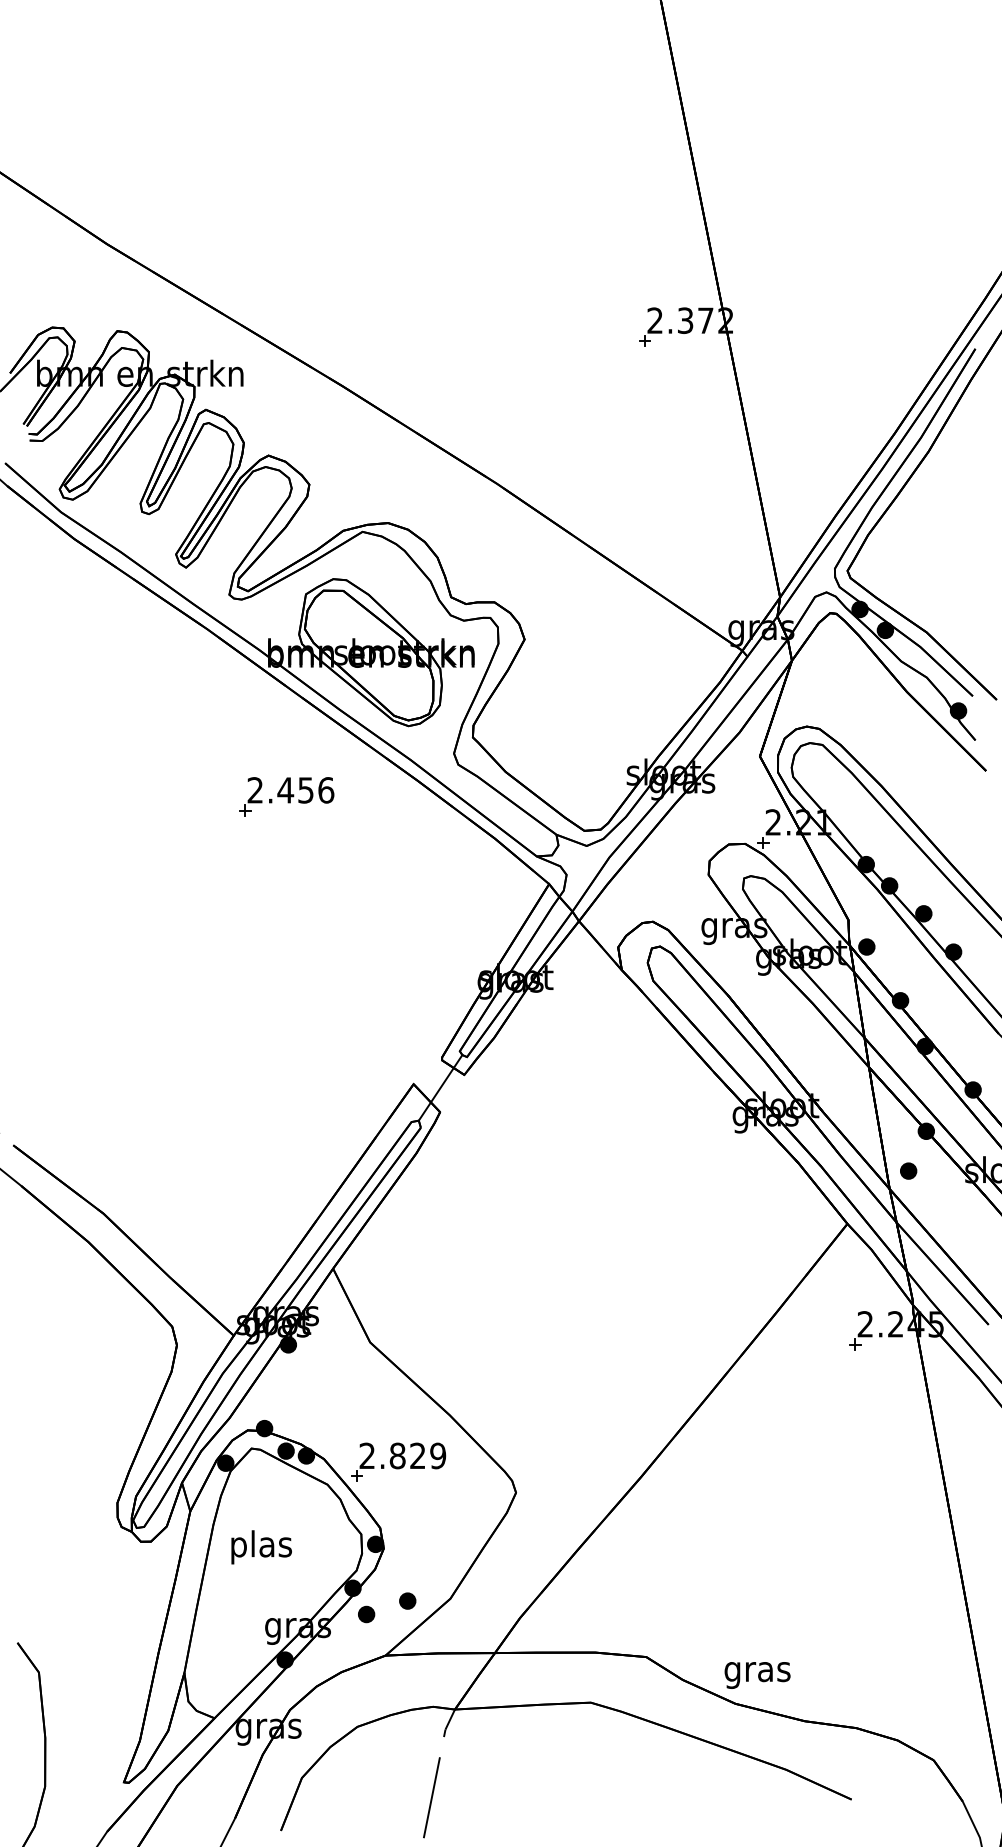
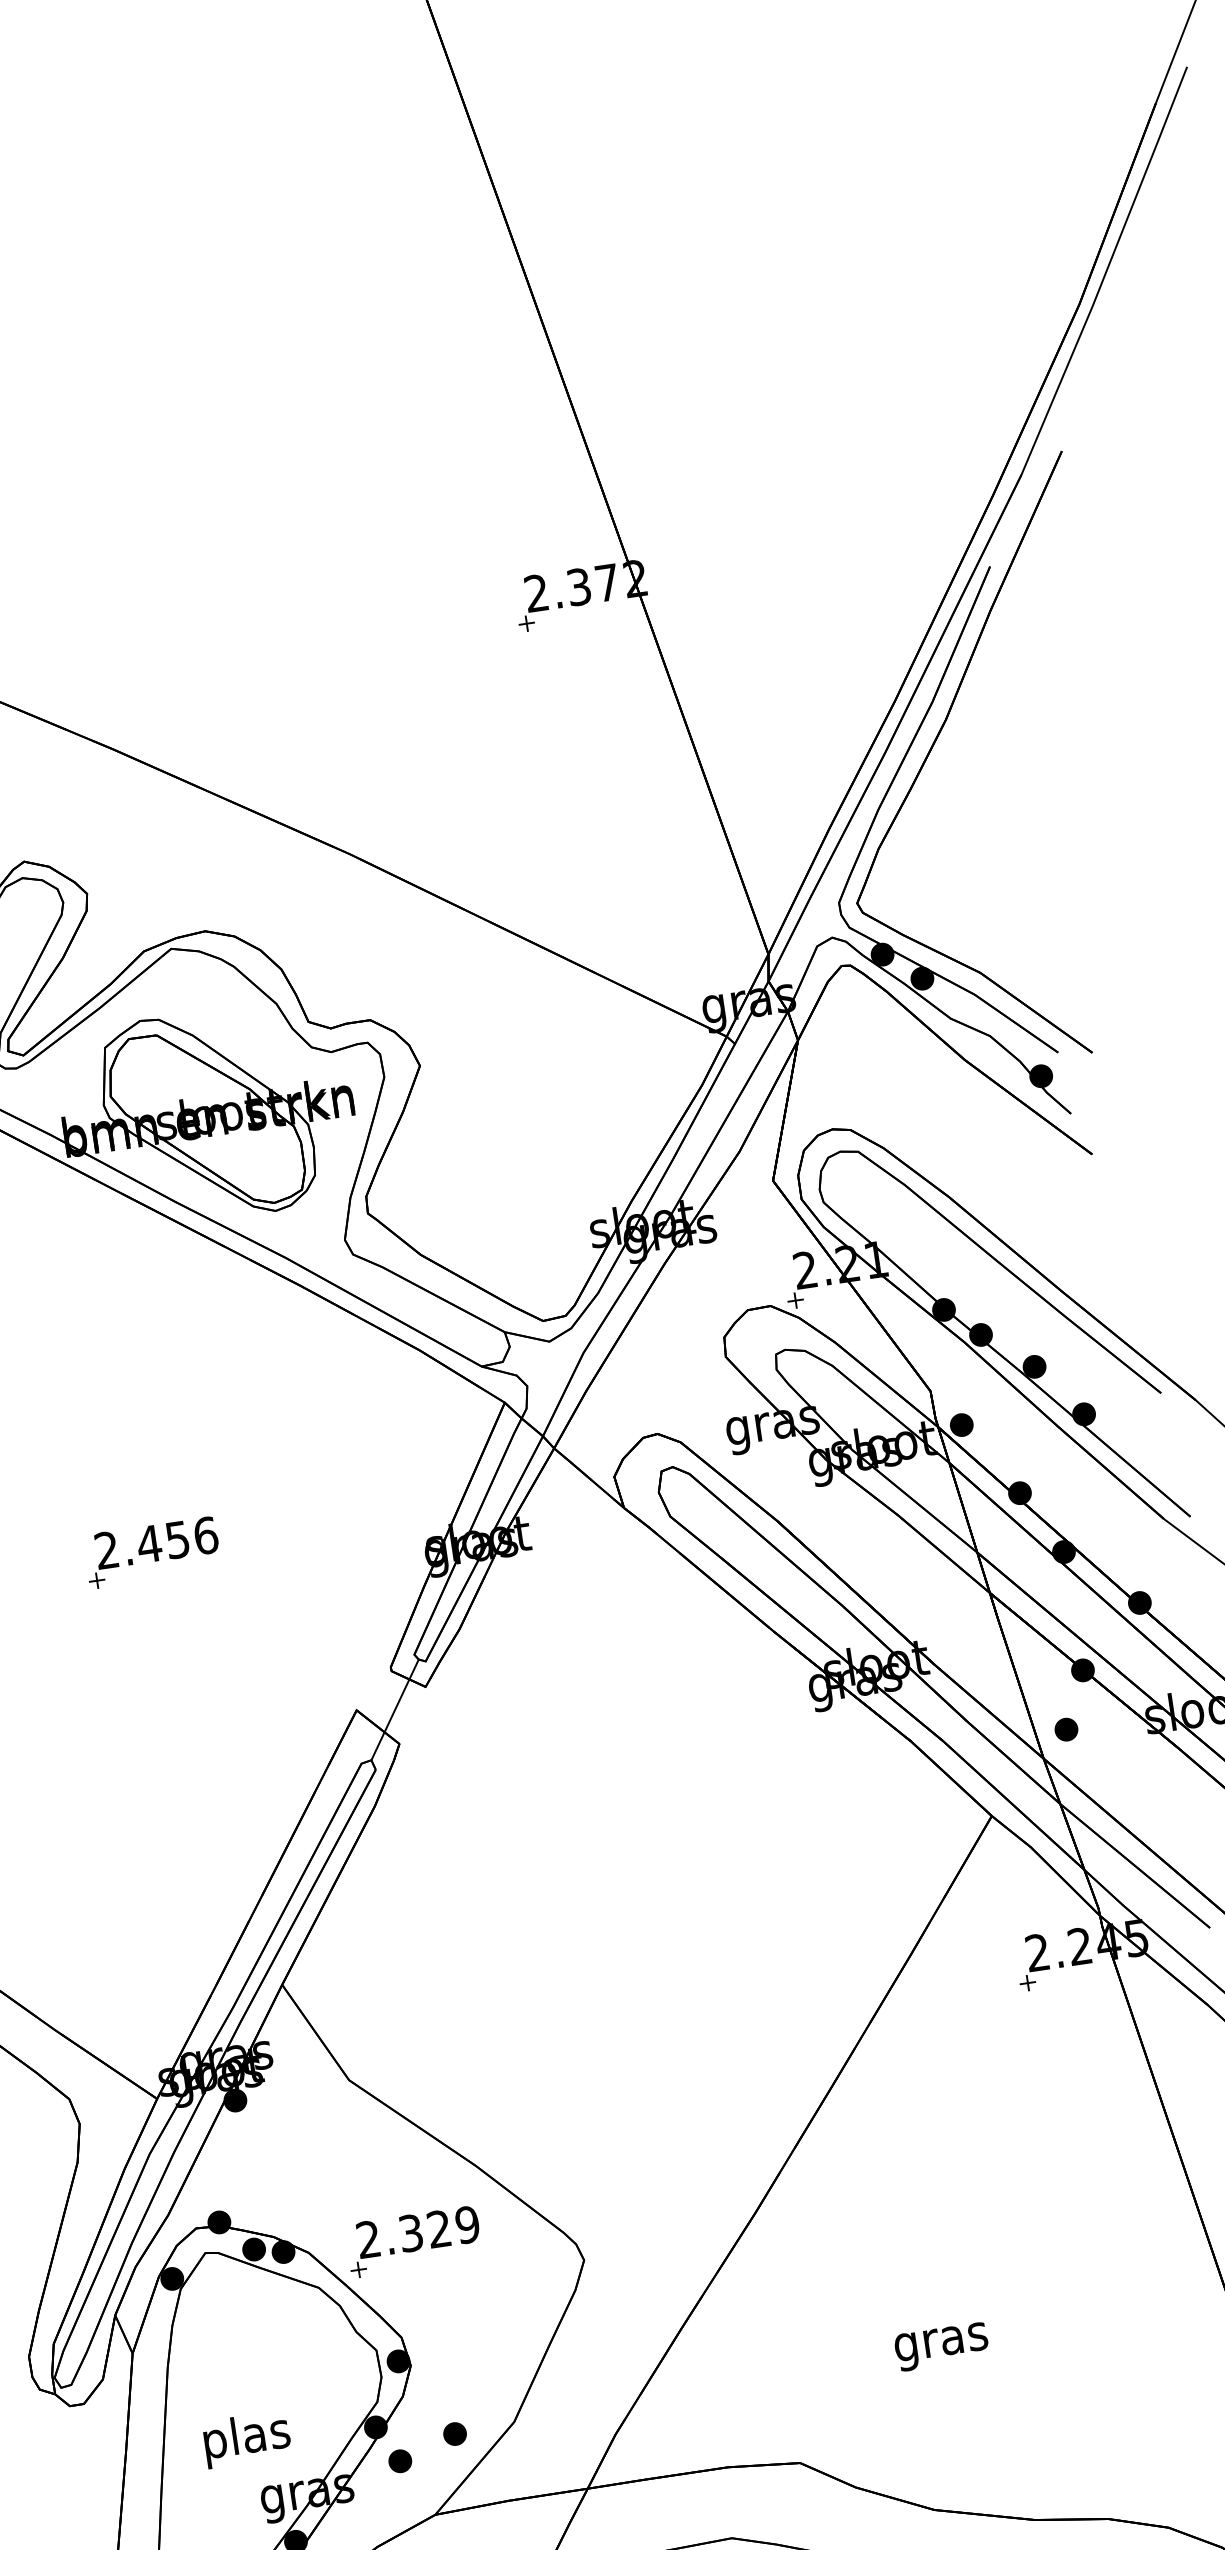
part: (286, 796) -> (151, 1552), moved
text: (397, 1455) -> (410, 2232), 2.829 -> 2.329
text: (261, 1547) -> (247, 2439), moved
text: (757, 1675) -> (941, 2347), moved

